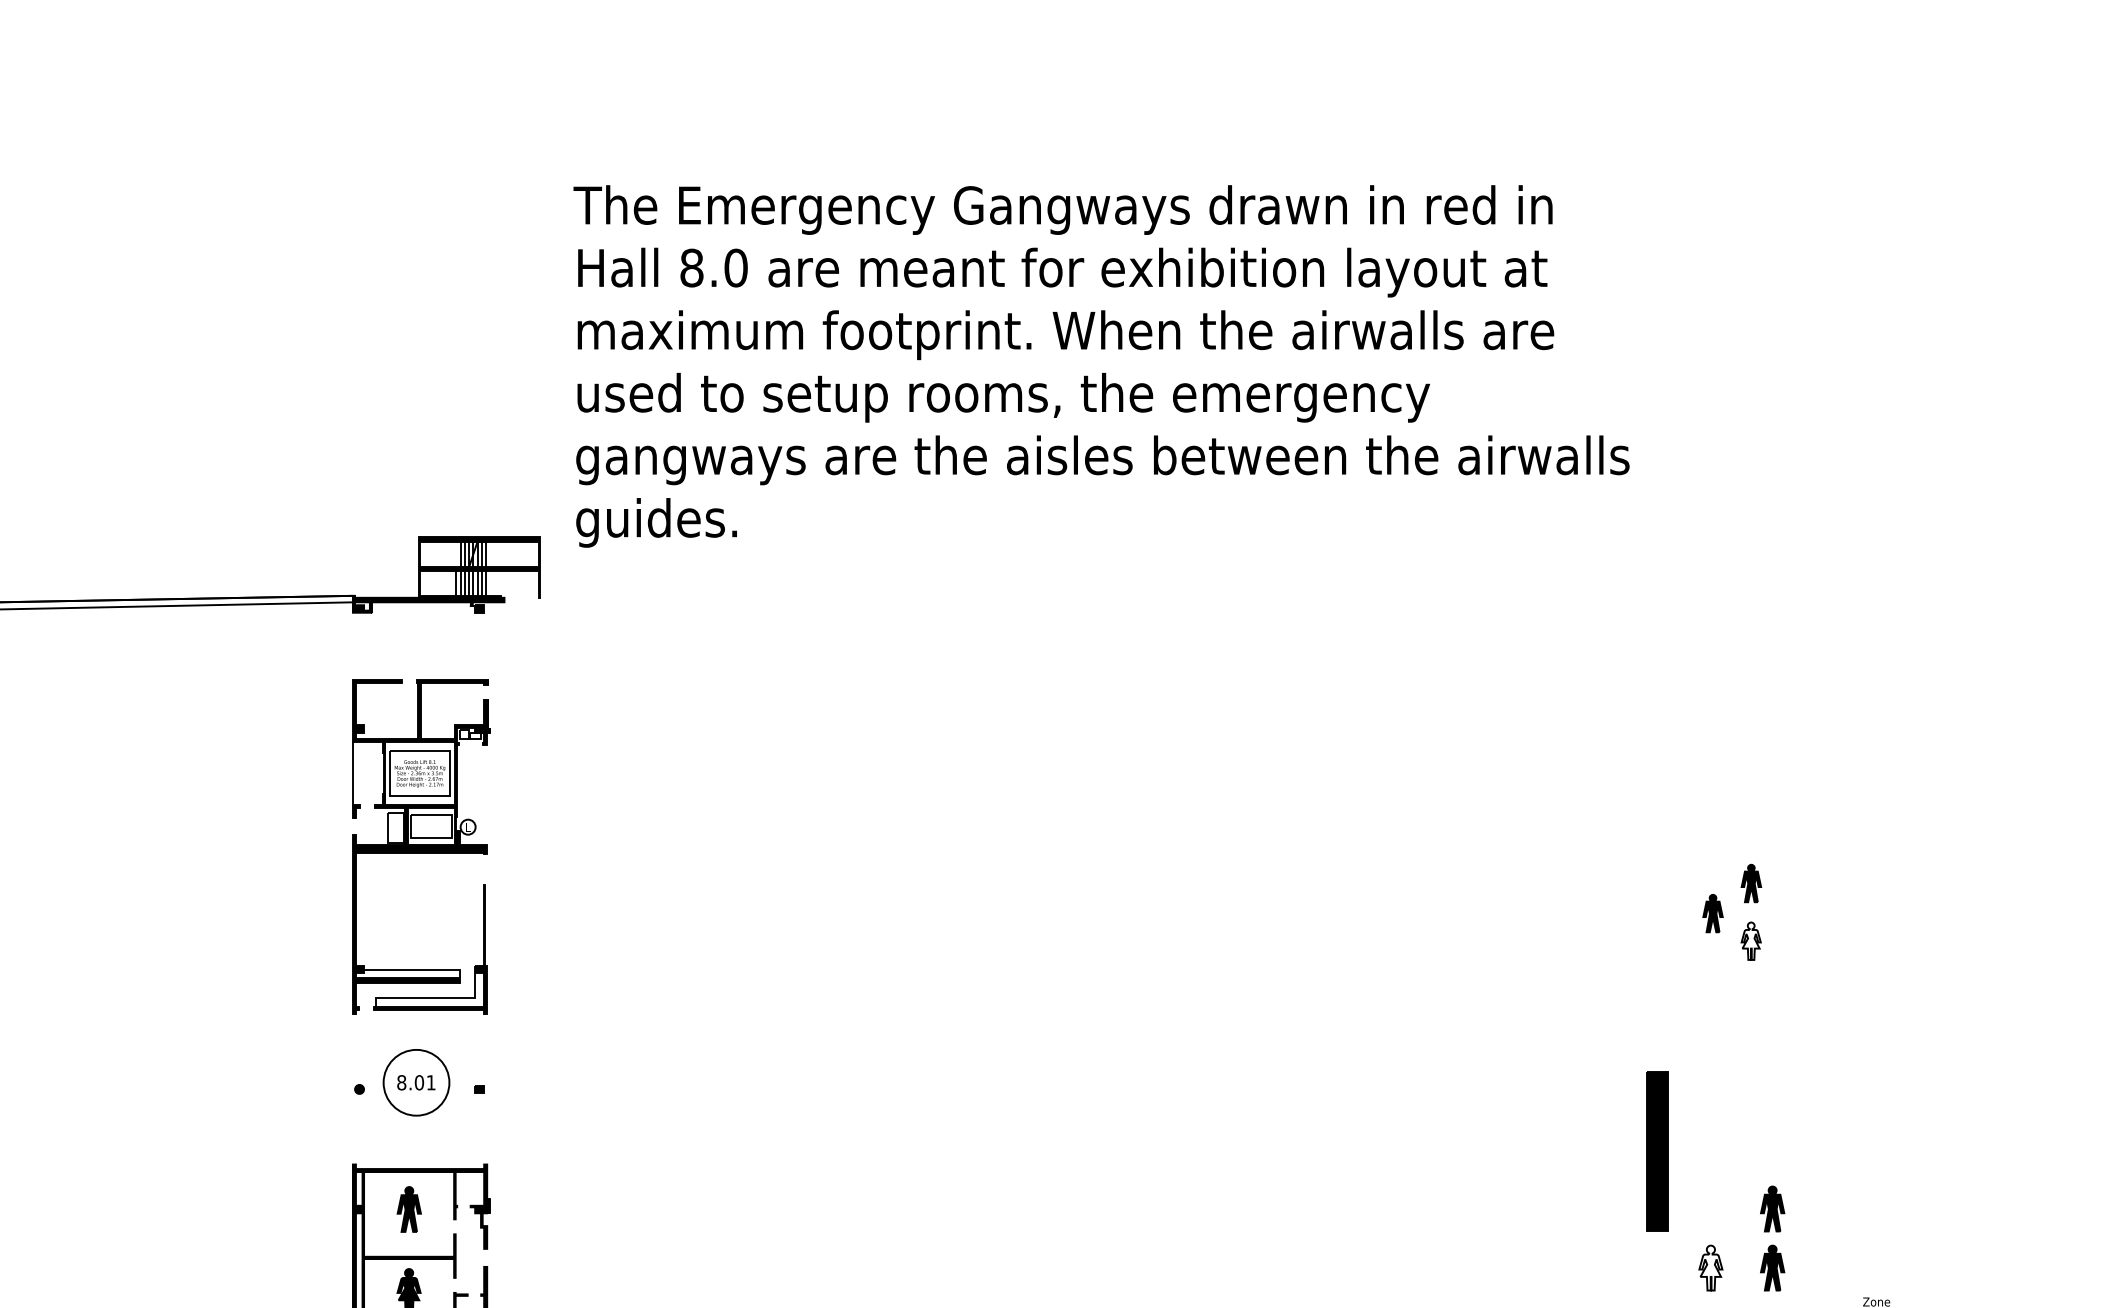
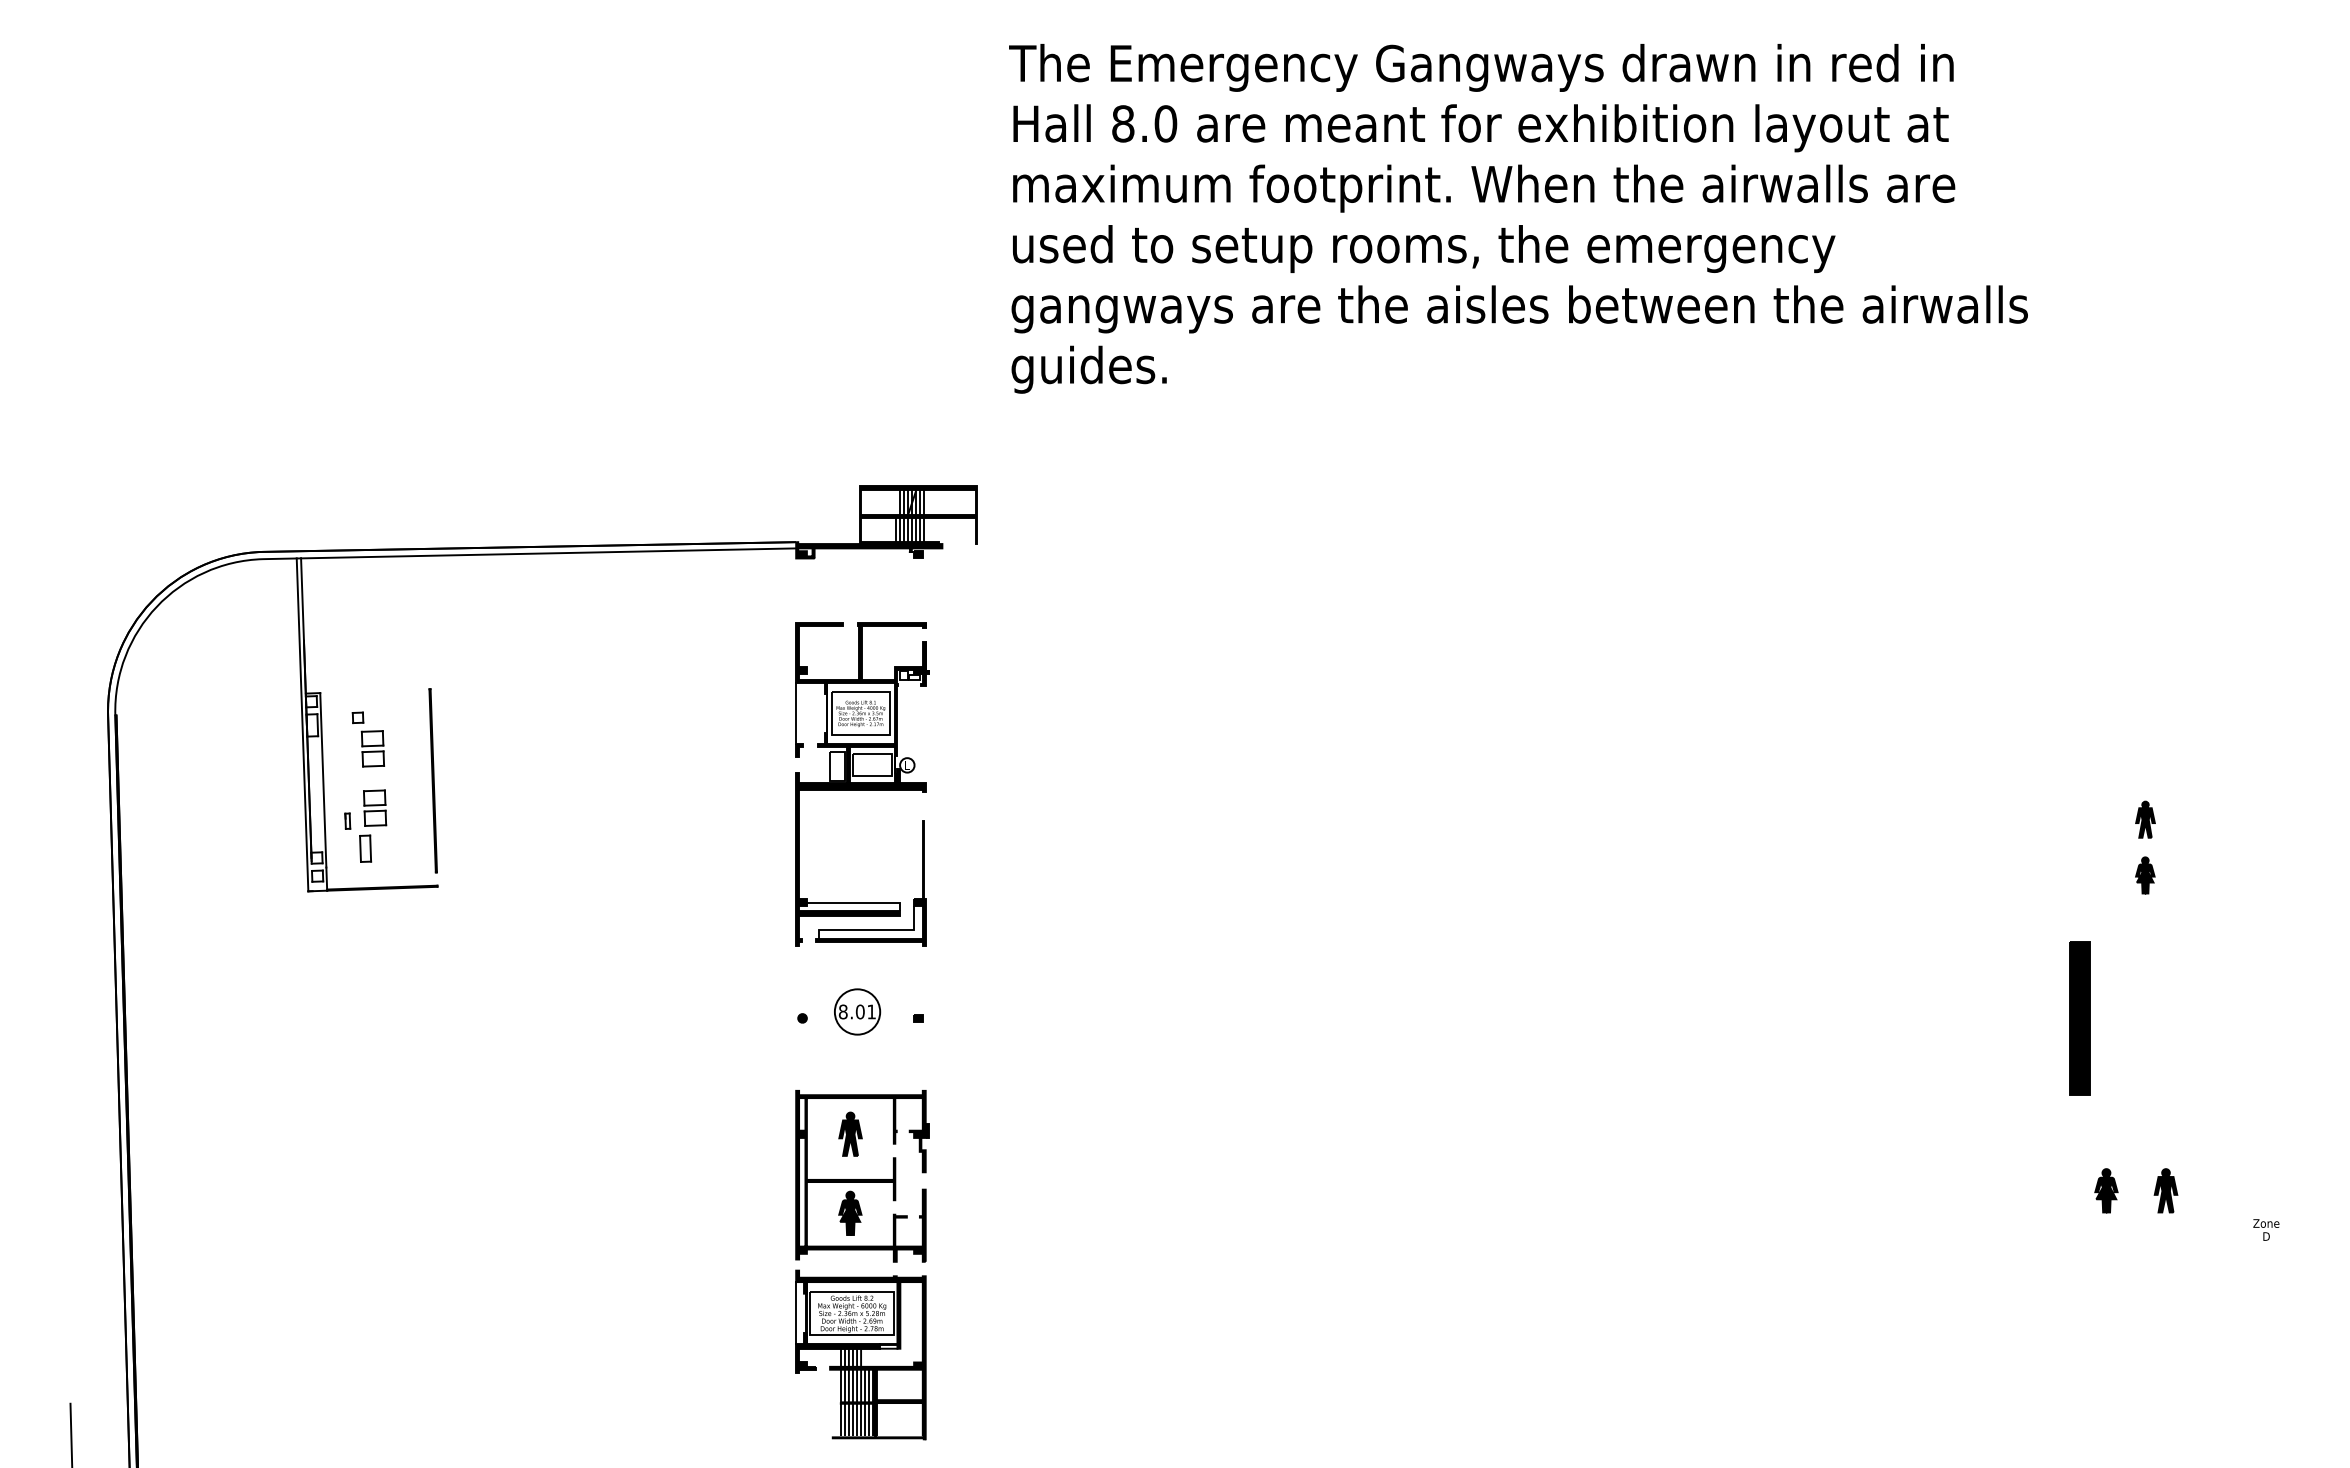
text: (1101, 366) -> (1518, 218), moved
part: (1713, 913) -> (2108, 848), removed
fill: (1751, 941) -> (2145, 875), added
circle: (416, 1082) -> (857, 1011), size x0.71
part: (1657, 1151) -> (2079, 1018), moved
part: (1772, 1208) -> (2165, 1133), removed
fill: (1710, 1267) -> (2106, 1190), added

